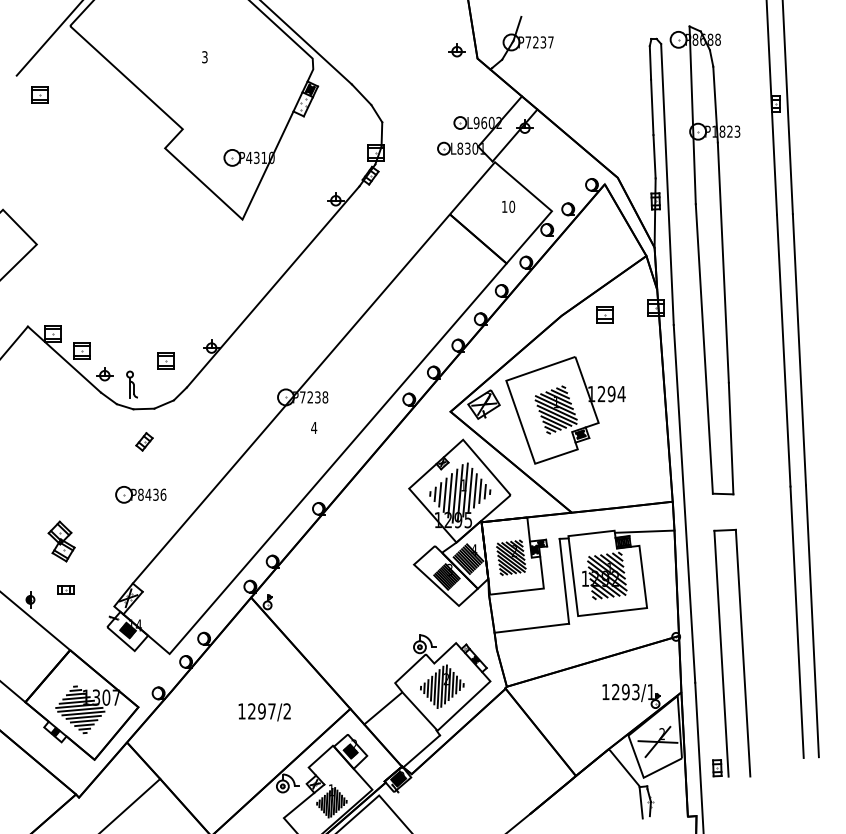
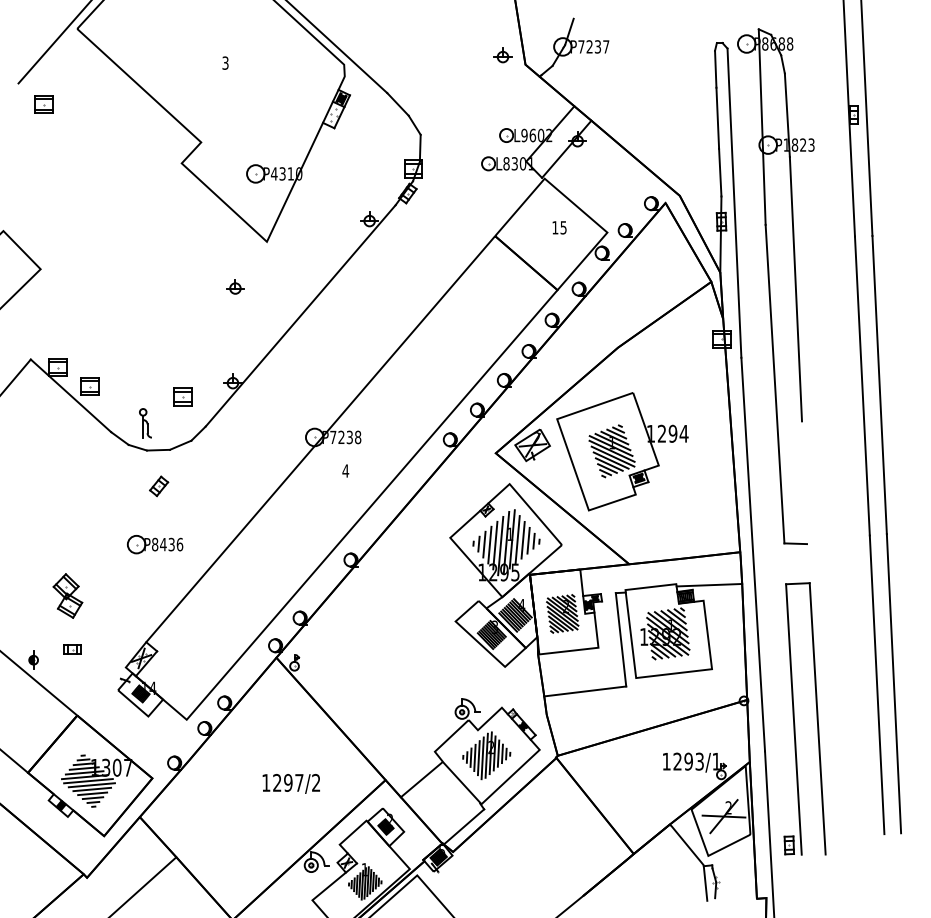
text: (512, 206) -> (563, 227), 10 -> 15
part: (604, 314) -> (665, 346), removed
part: (104, 373) -> (235, 286), moved
line: (731, 438) -> (804, 482), removed

